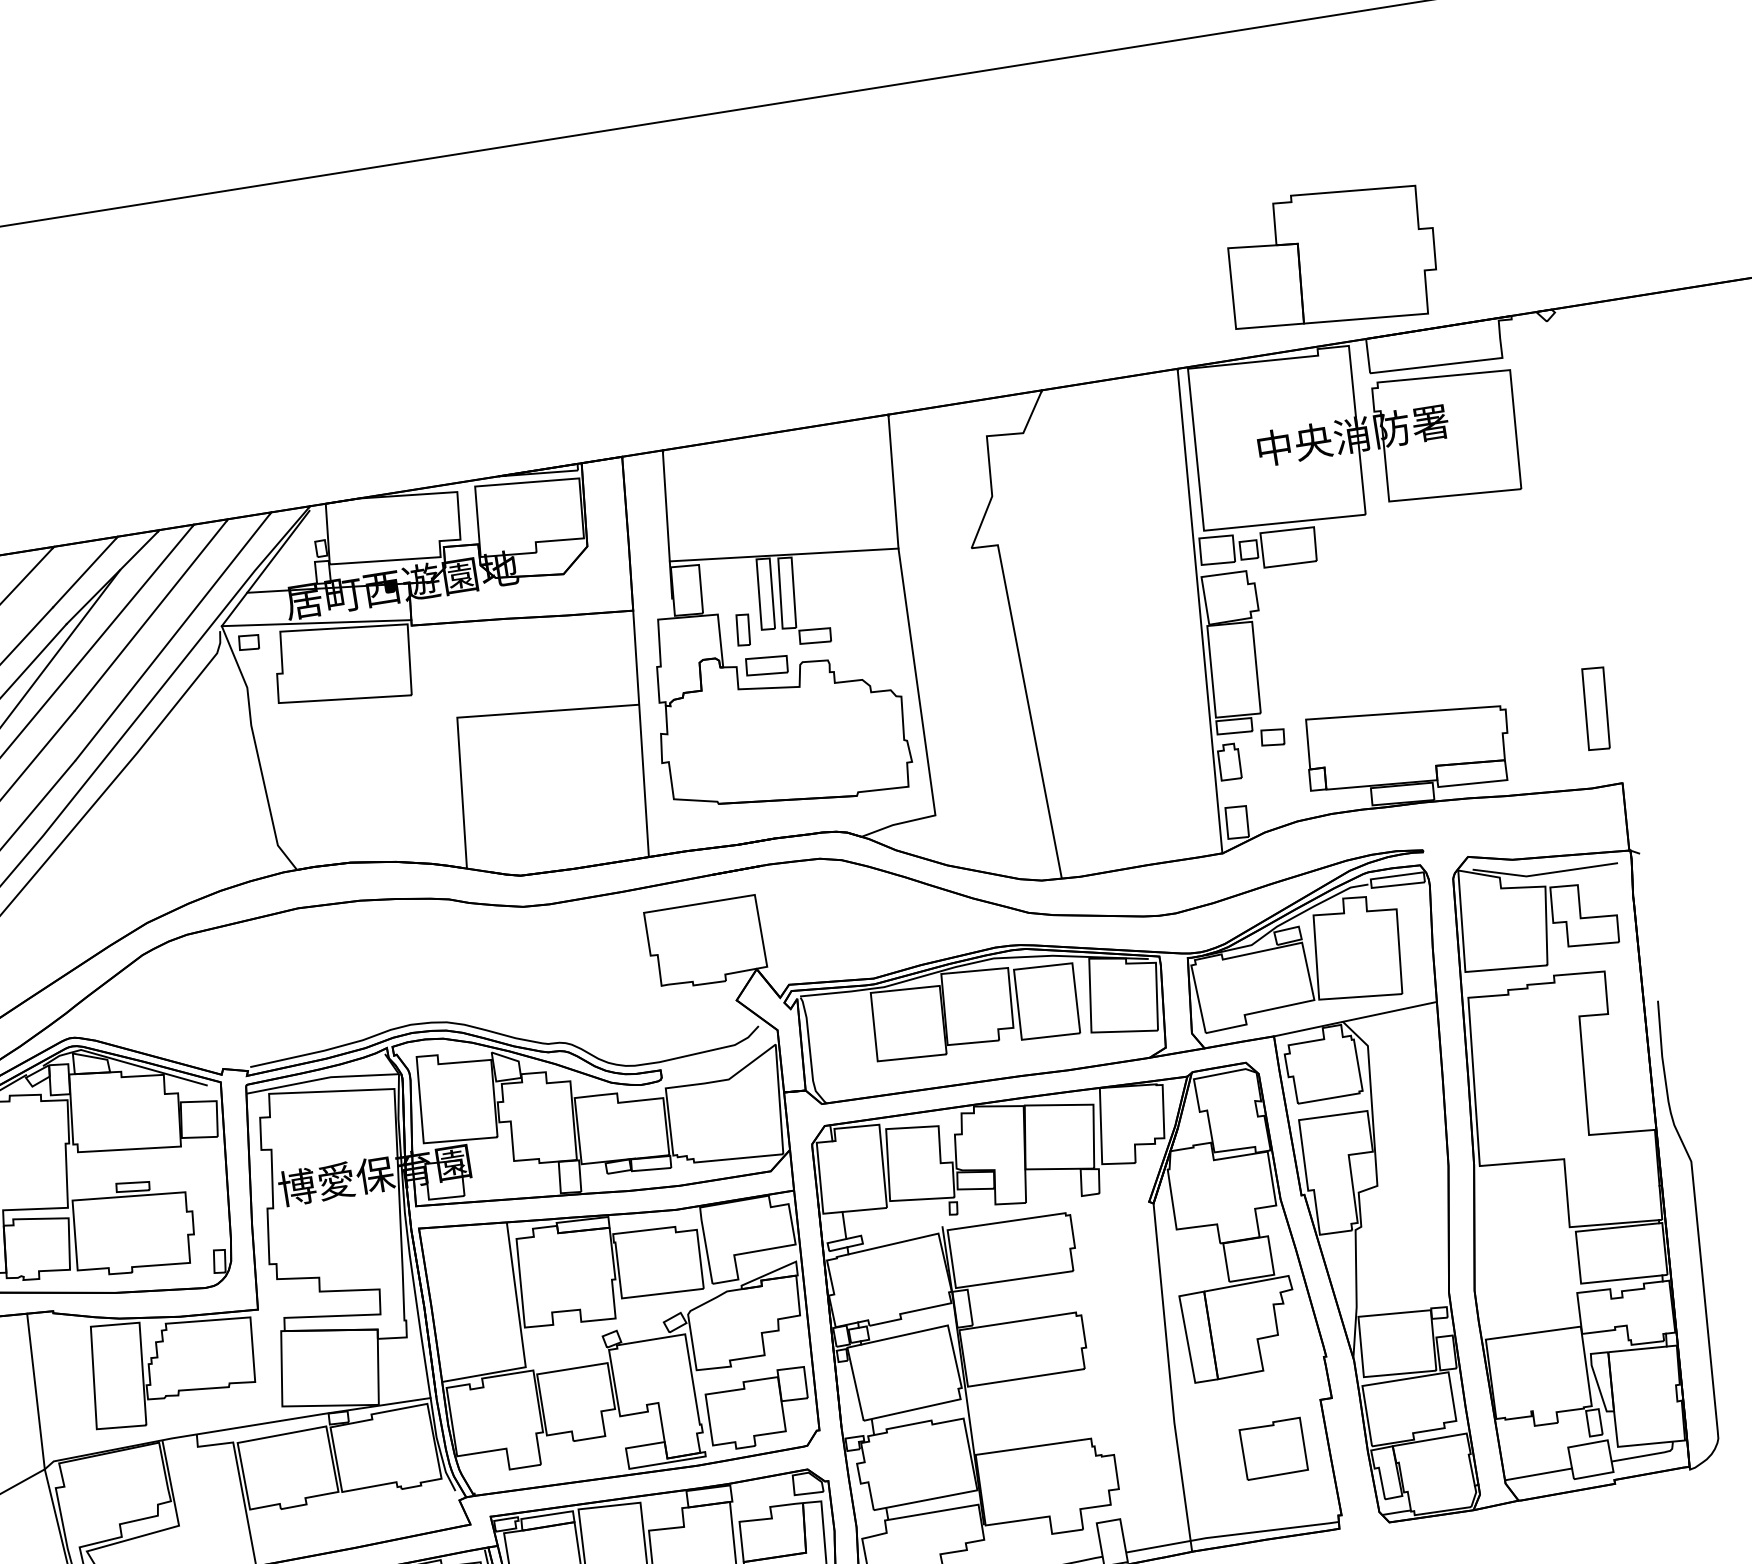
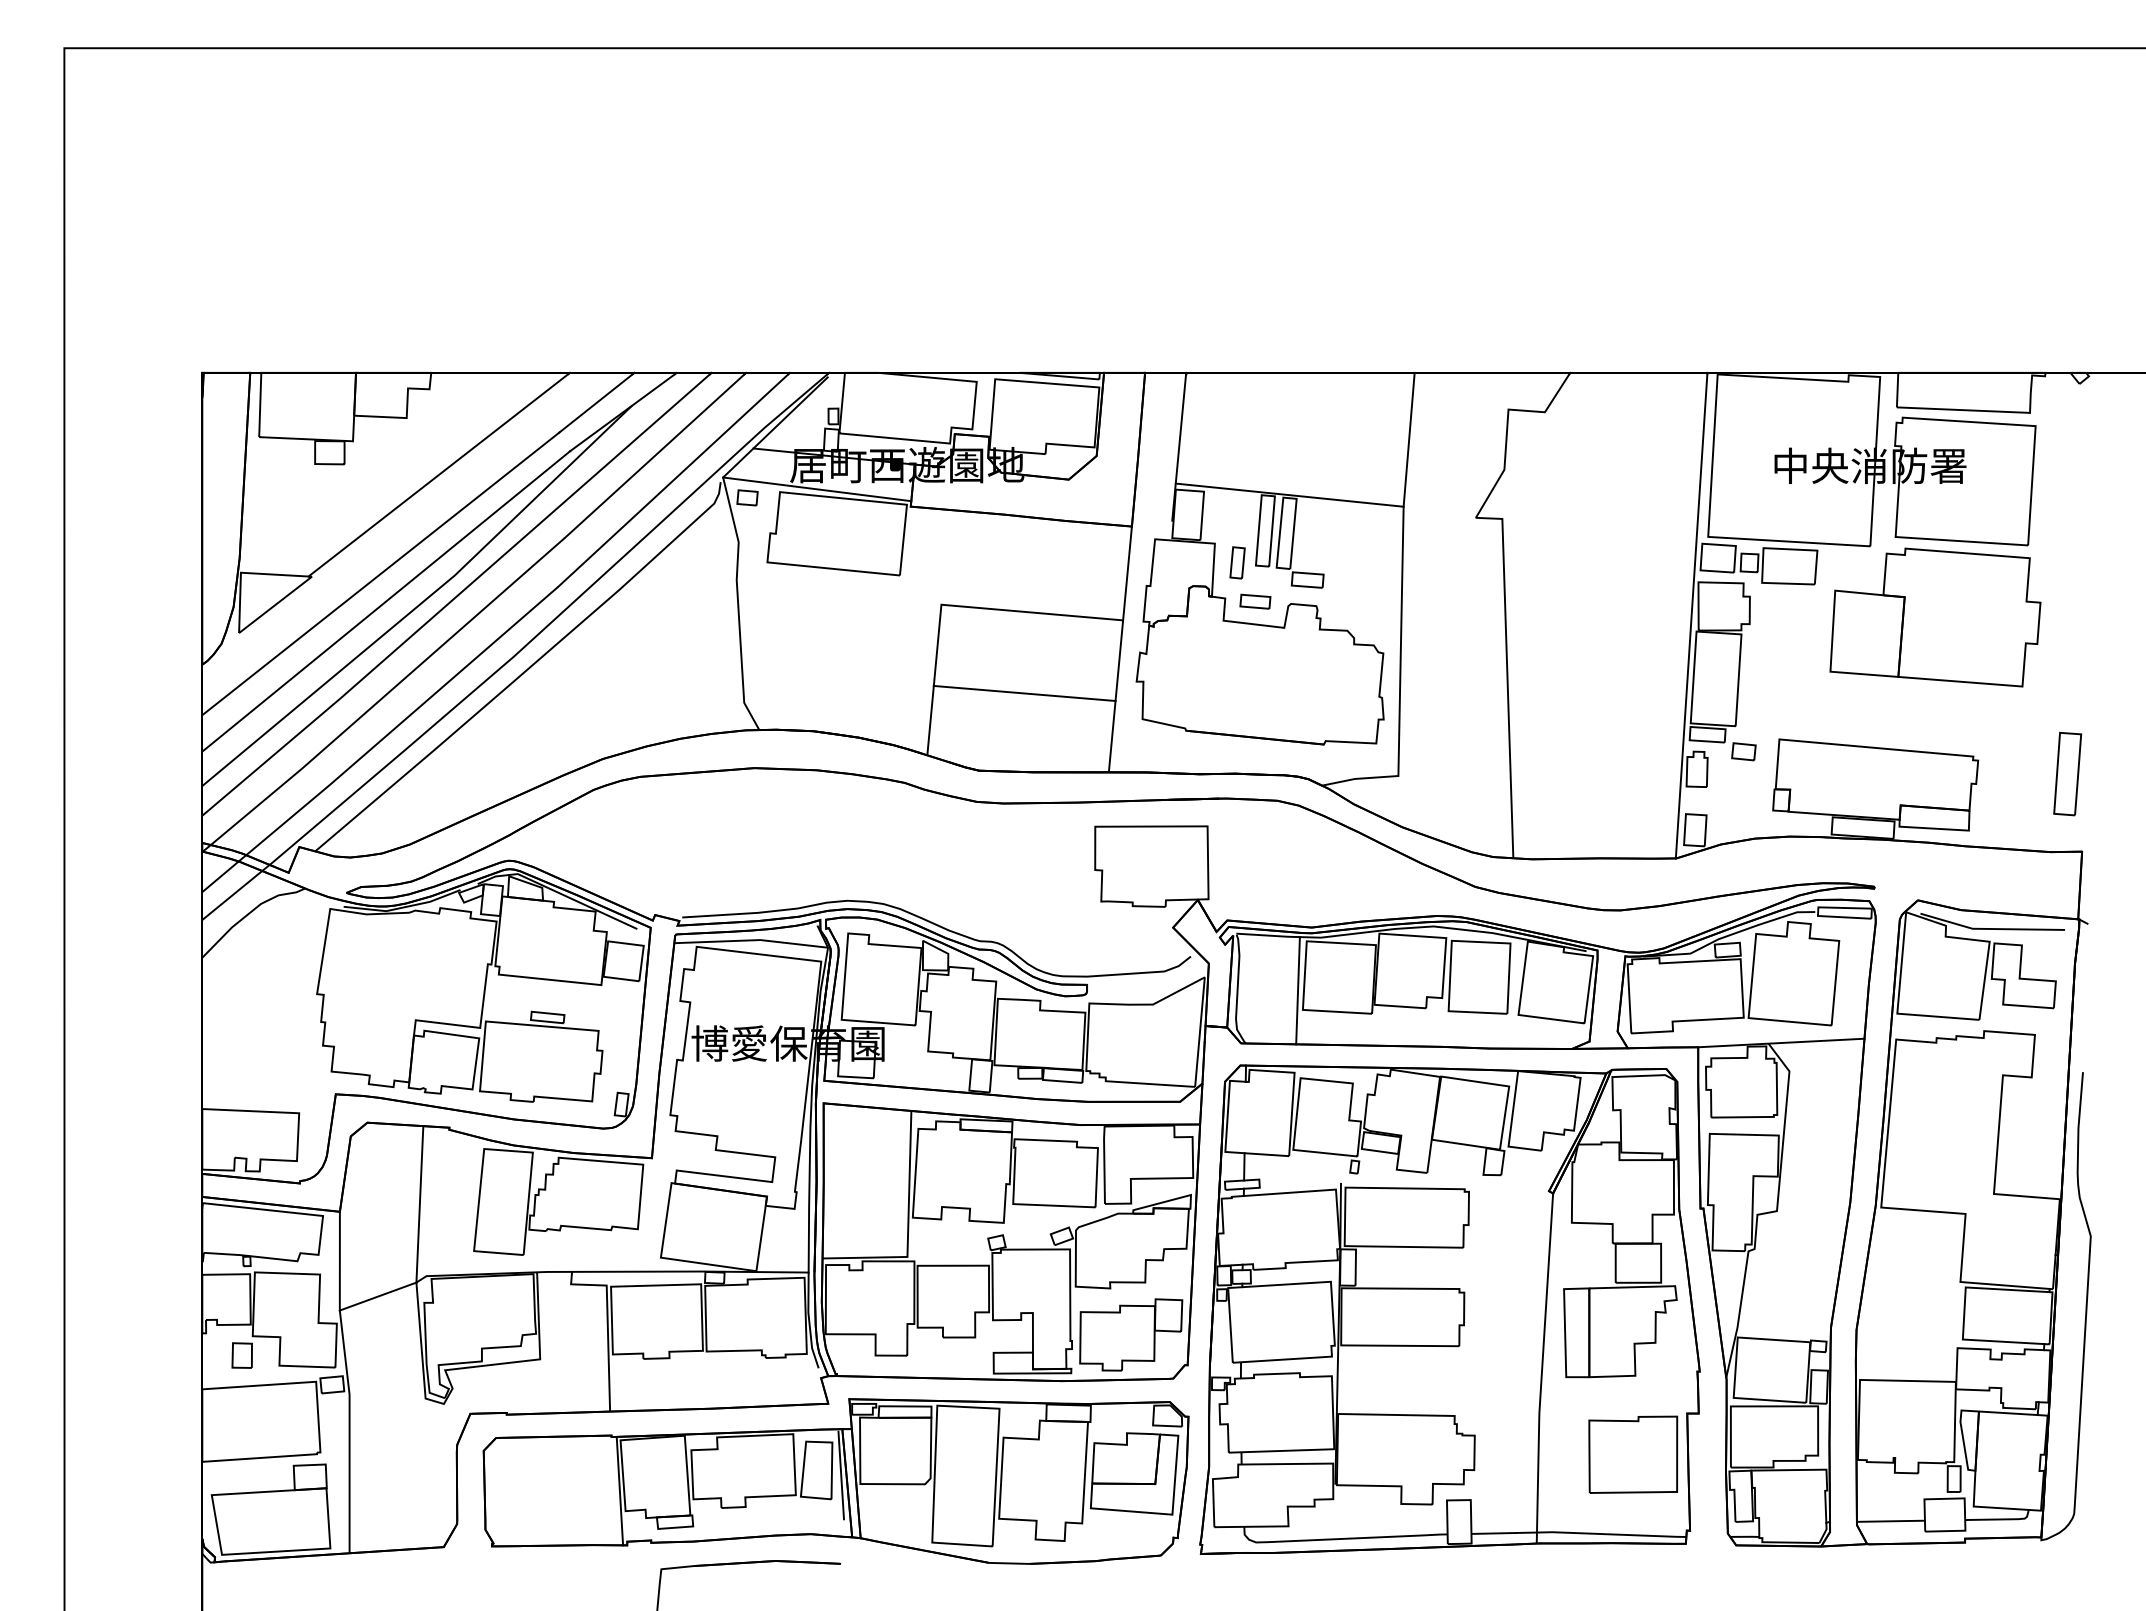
part: (1331, 259) -> (1935, 617), moved
part: (767, 665) -> (1255, 601), size x0.71
line: (553, 792) -> (1024, 693), added
line: (869, 1043) -> (1297, 990), added
part: (1273, 1448) -> (1633, 1454), size x1.43

